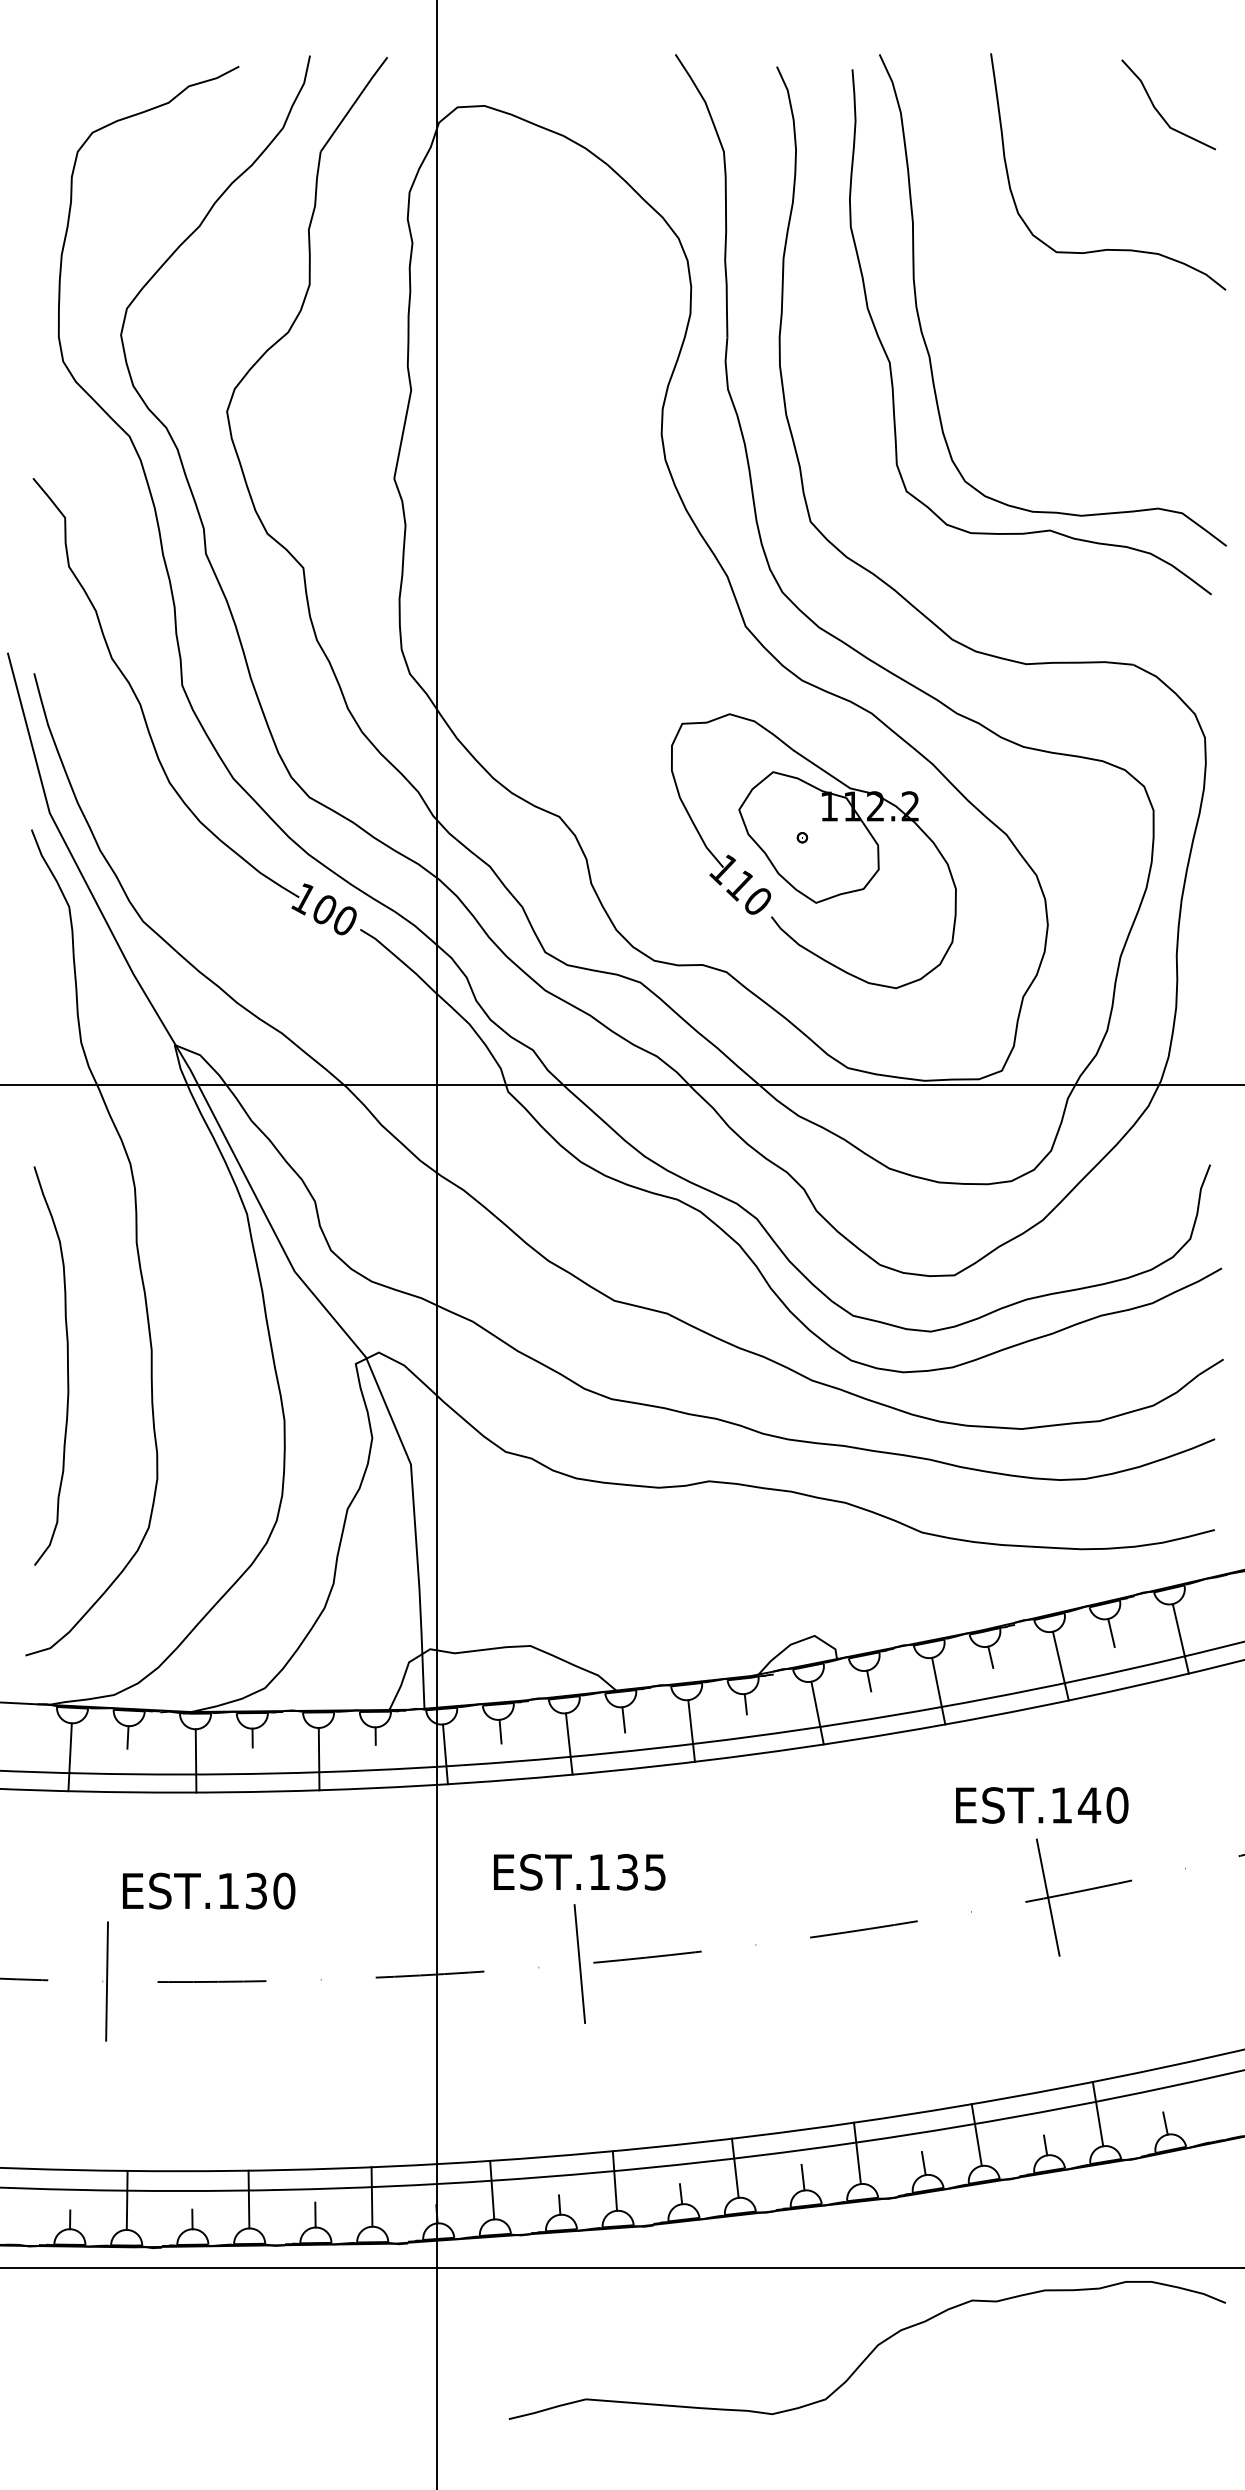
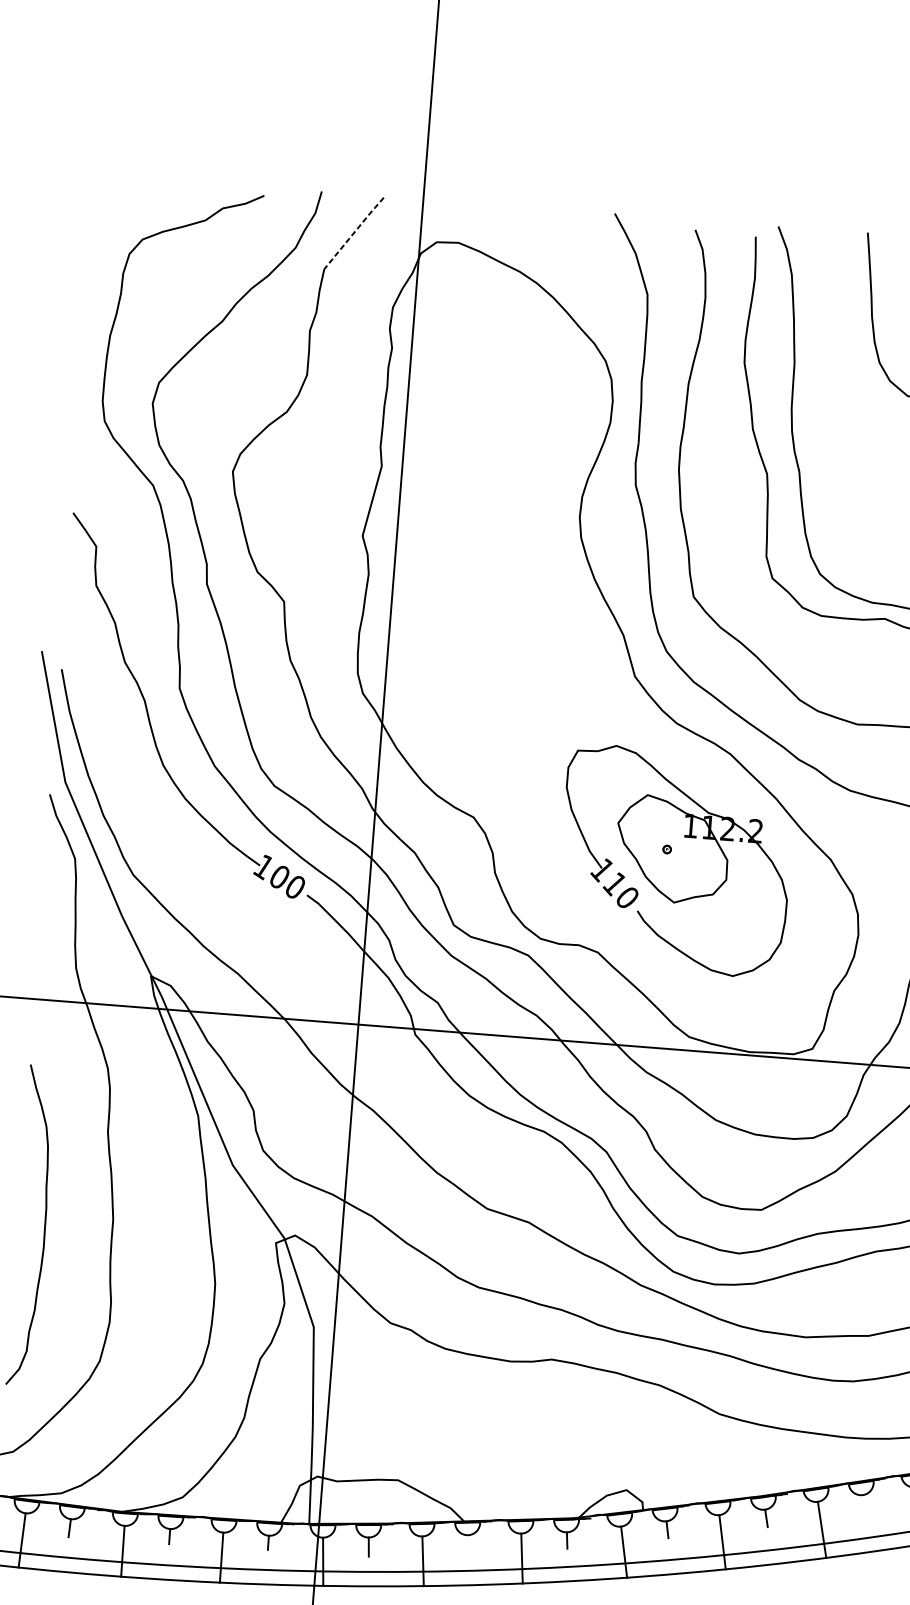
line: (354, 103) -> (354, 232), solid -> dashed
line: (1111, 1632) -> (864, 1506), removed
line: (623, 1719) -> (468, 1545), removed

